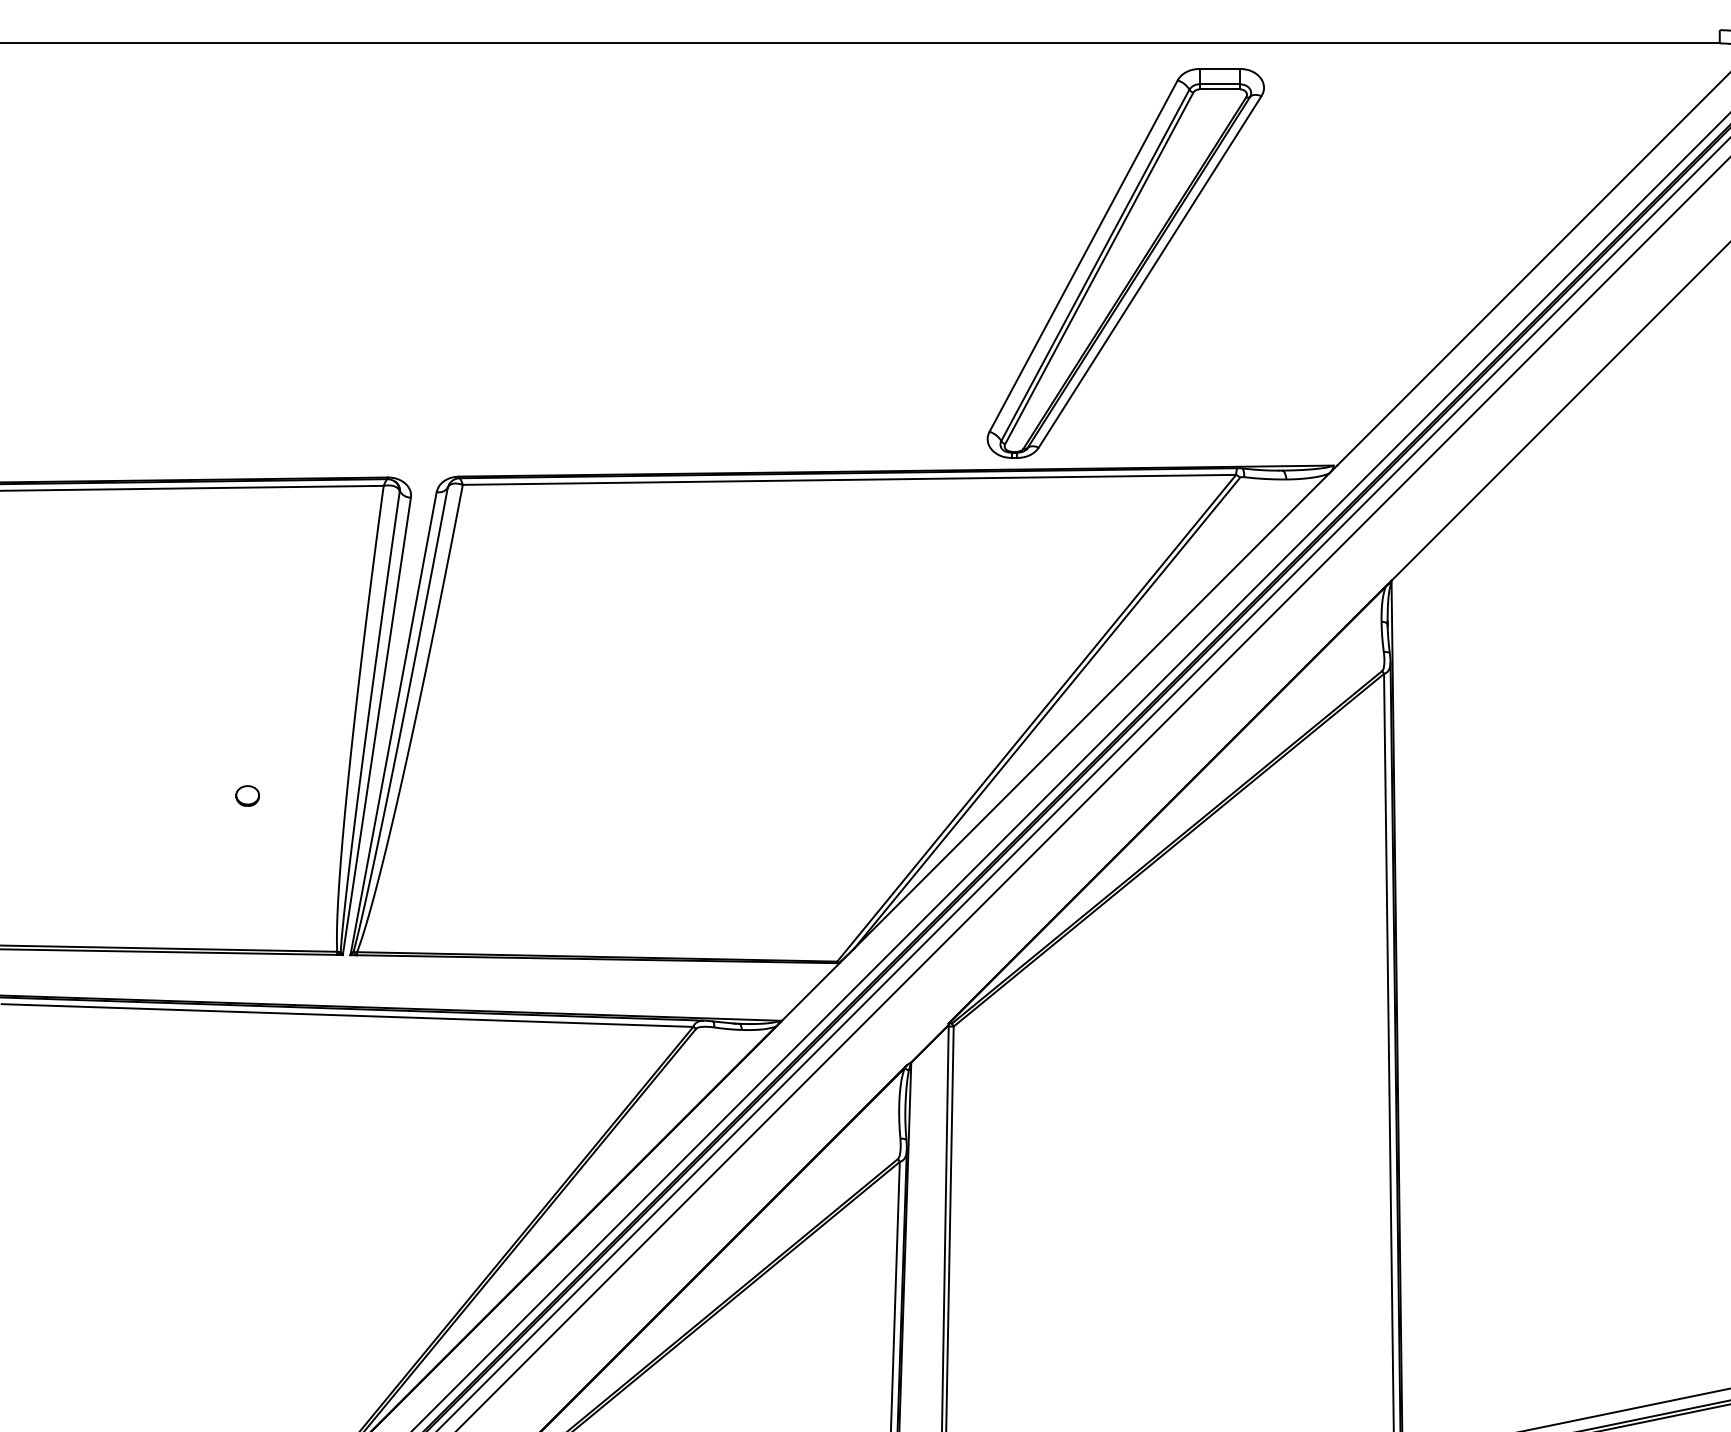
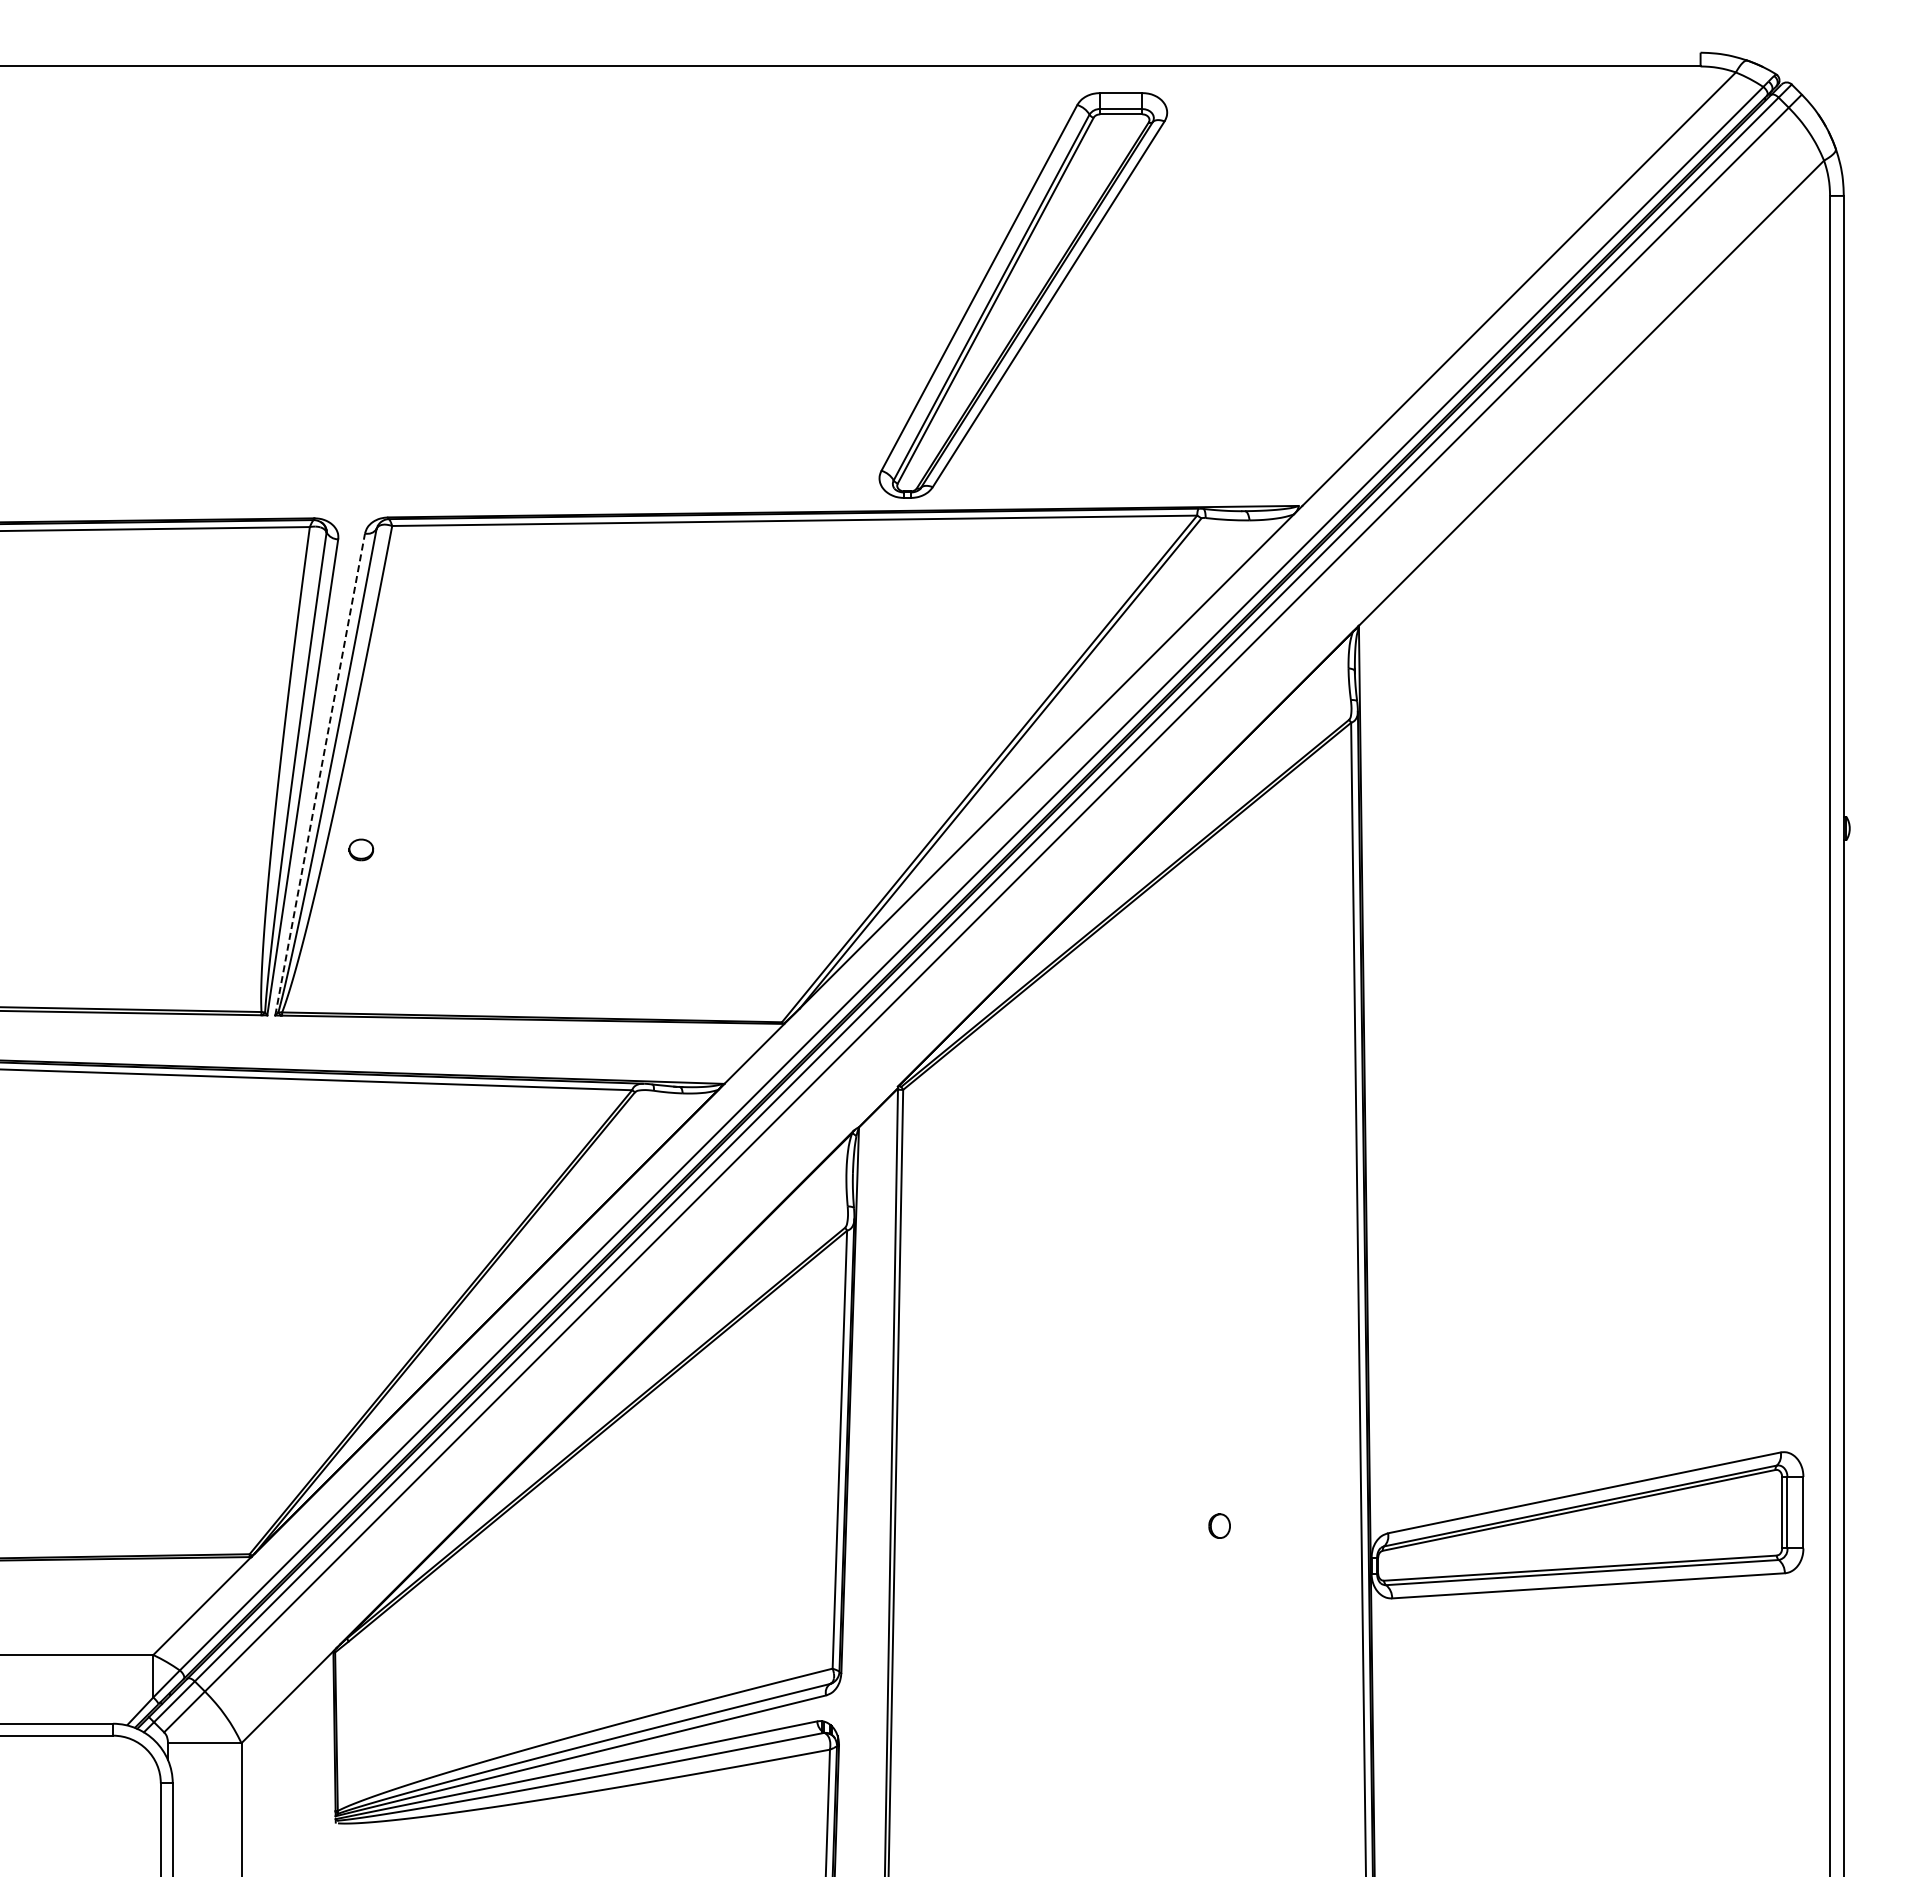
part: (1125, 263) -> (1023, 295), moved
line: (393, 723) -> (320, 774), solid -> dashed
part: (247, 795) -> (361, 849), moved

